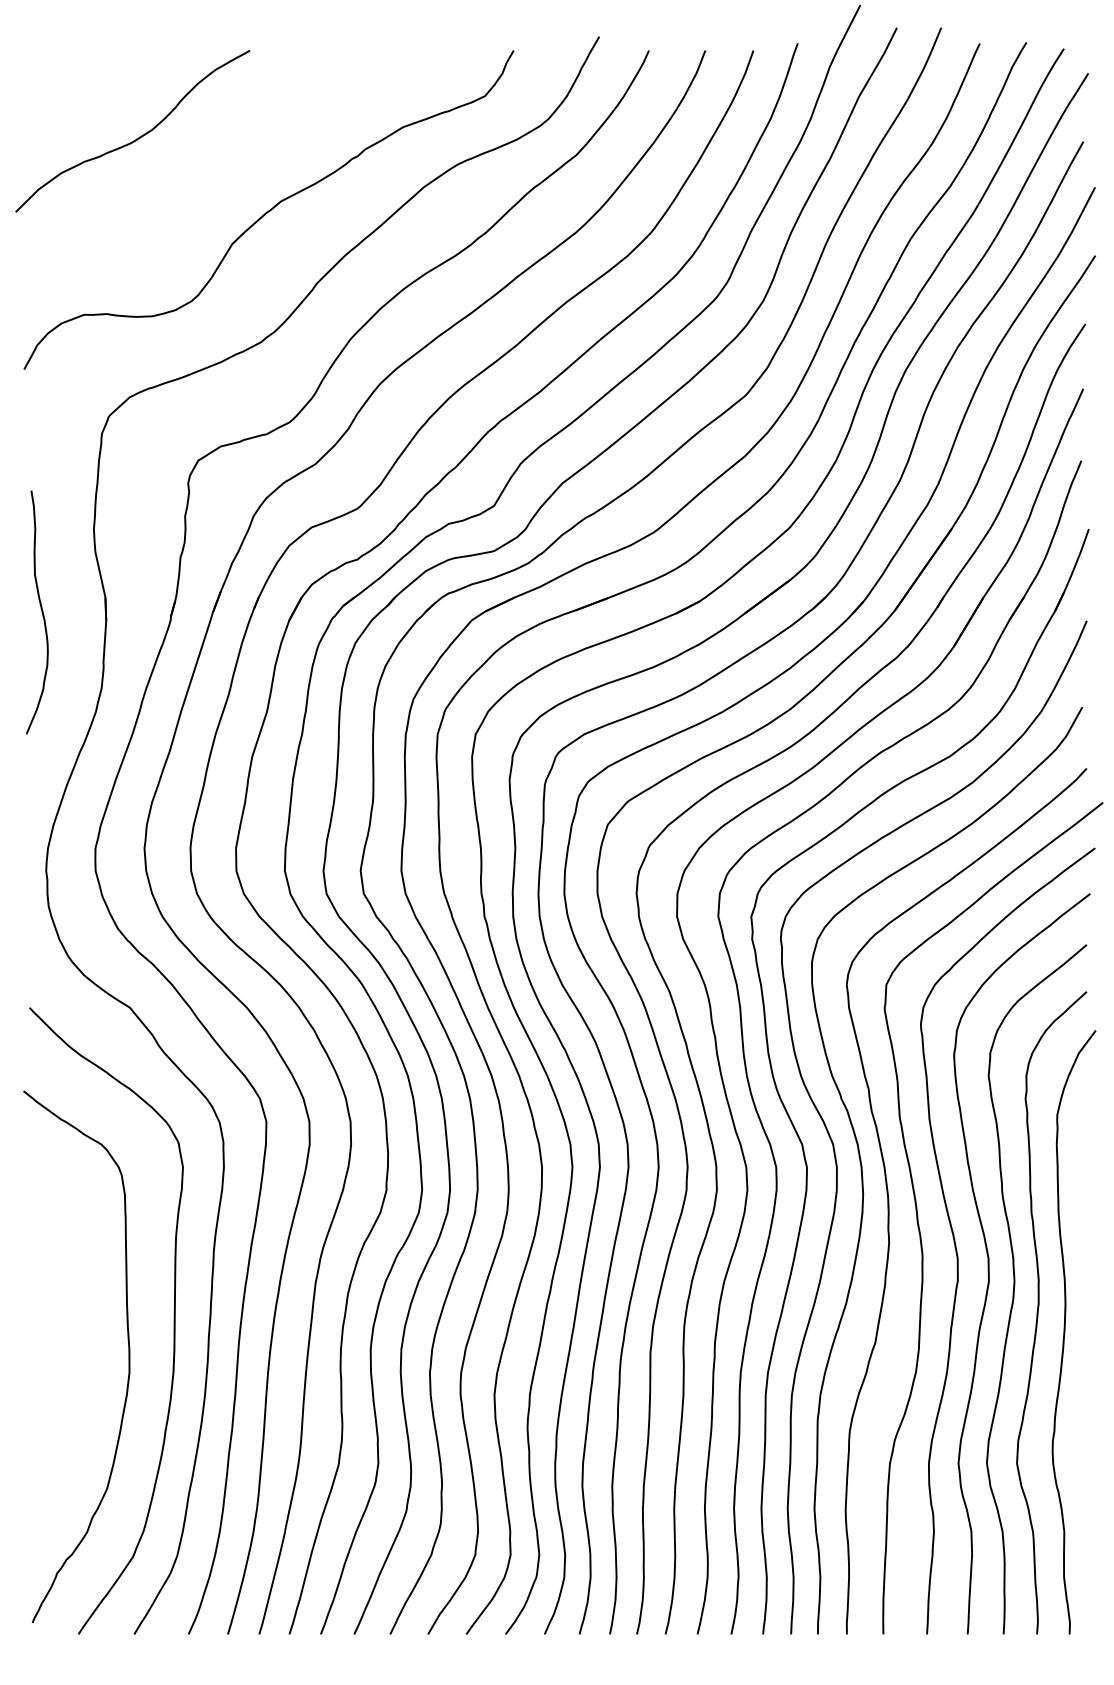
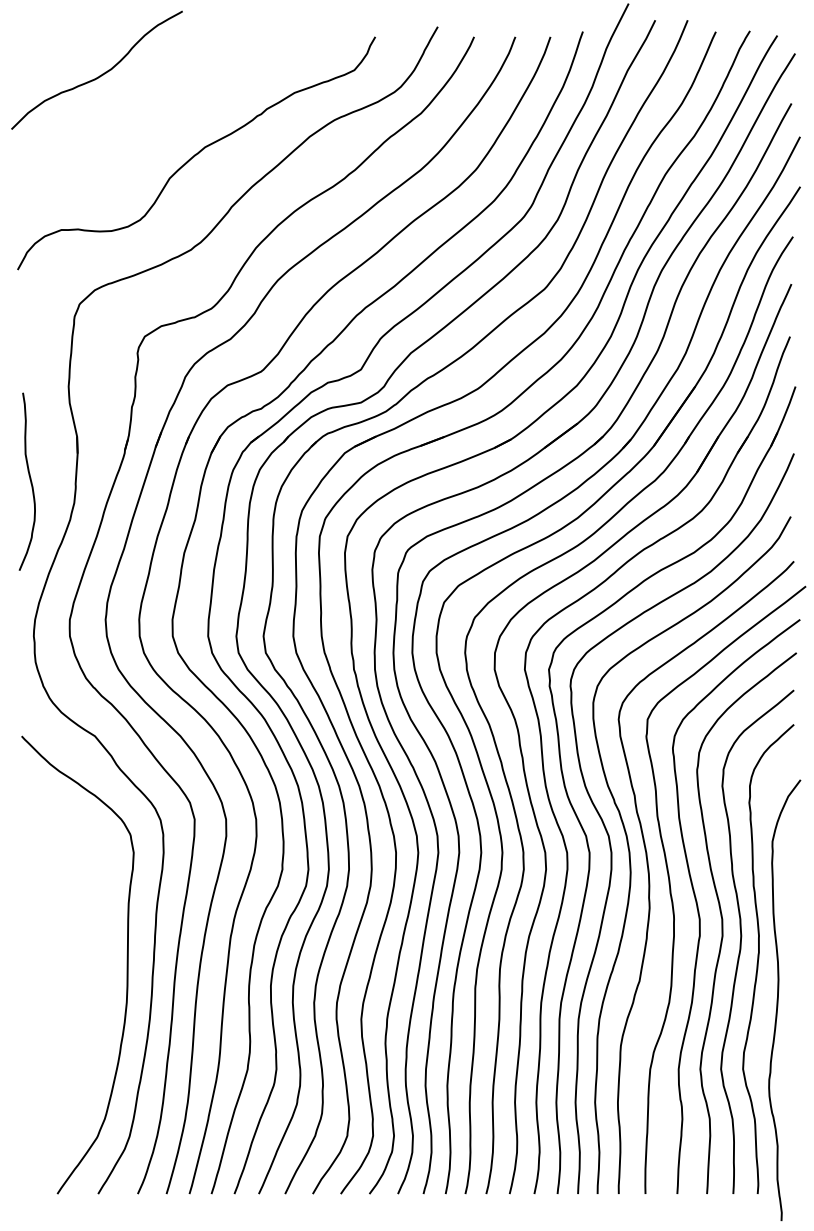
curve: (136, 138) -> (99, 75), moved
curve: (41, 612) -> (30, 481), moved
curve: (1065, 1332) -> (778, 1000), moved
curve: (128, 1356) -> (93, 991), removed

